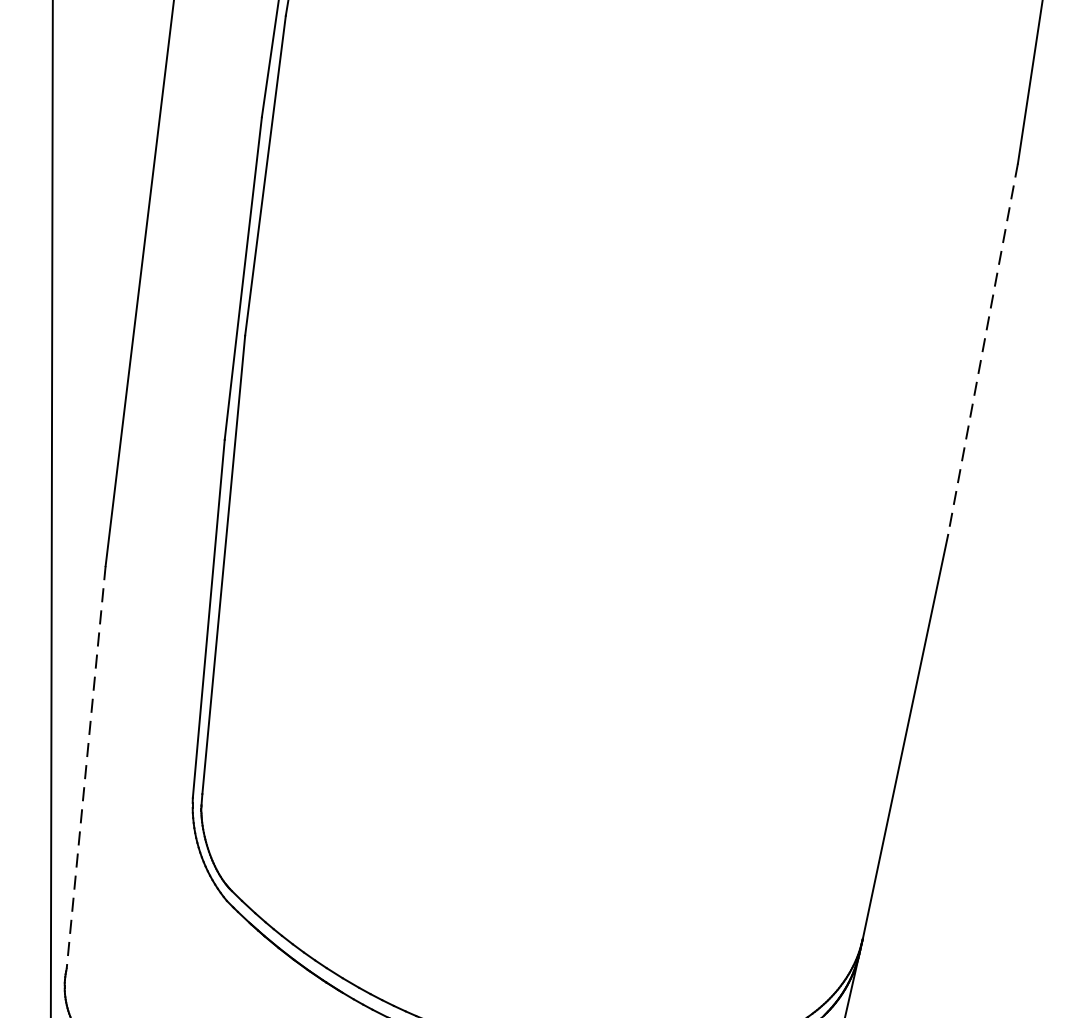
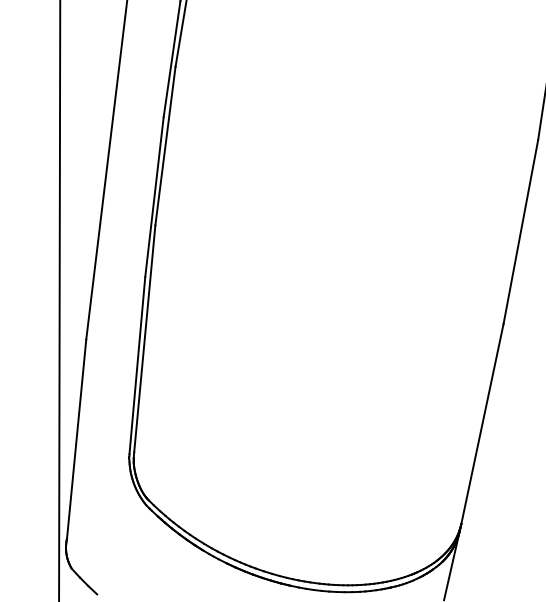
line: (982, 350) -> (520, 232), dashed -> solid
line: (85, 768) -> (76, 439), dashed -> solid

